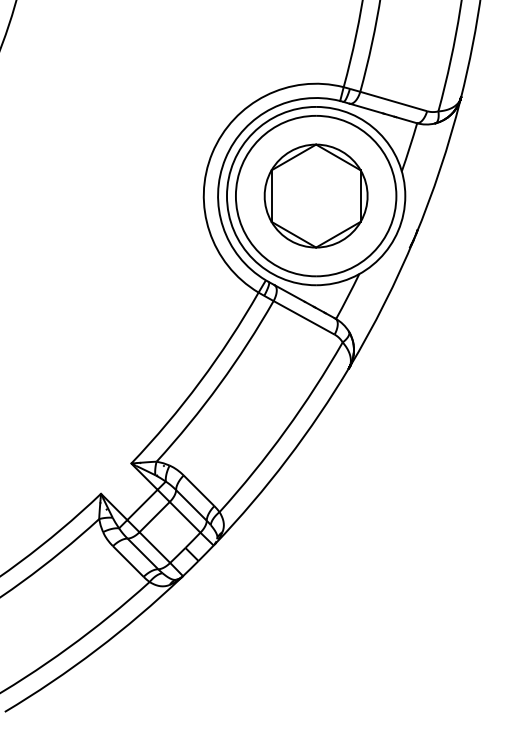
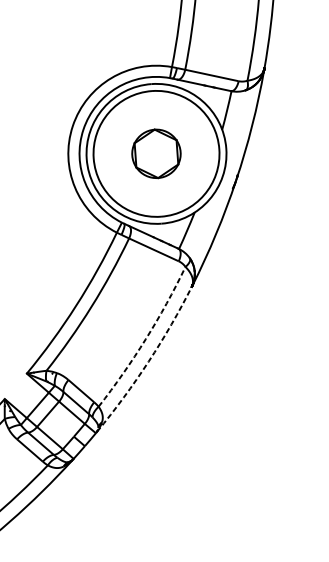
part: (315, 195) -> (155, 153), size x0.6
arc: (285, 430) -> (145, 339), solid -> dashed
arc: (287, 459) -> (148, 361), solid -> dashed

